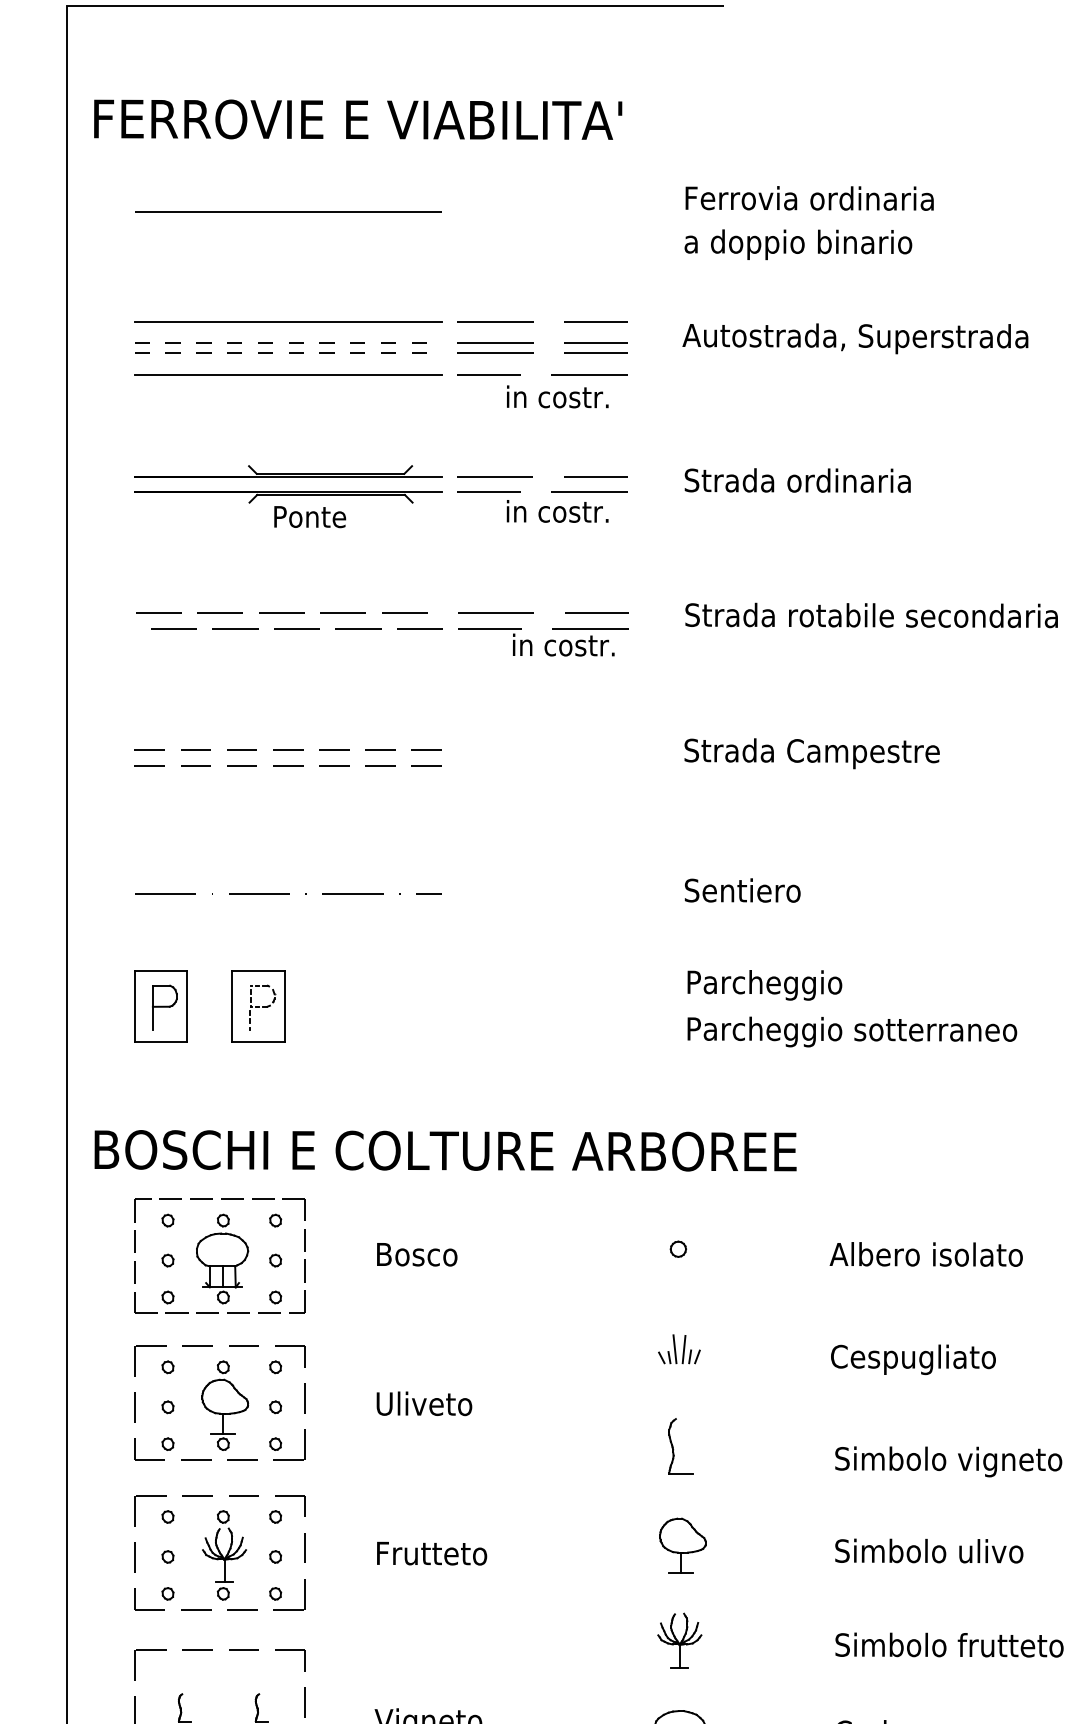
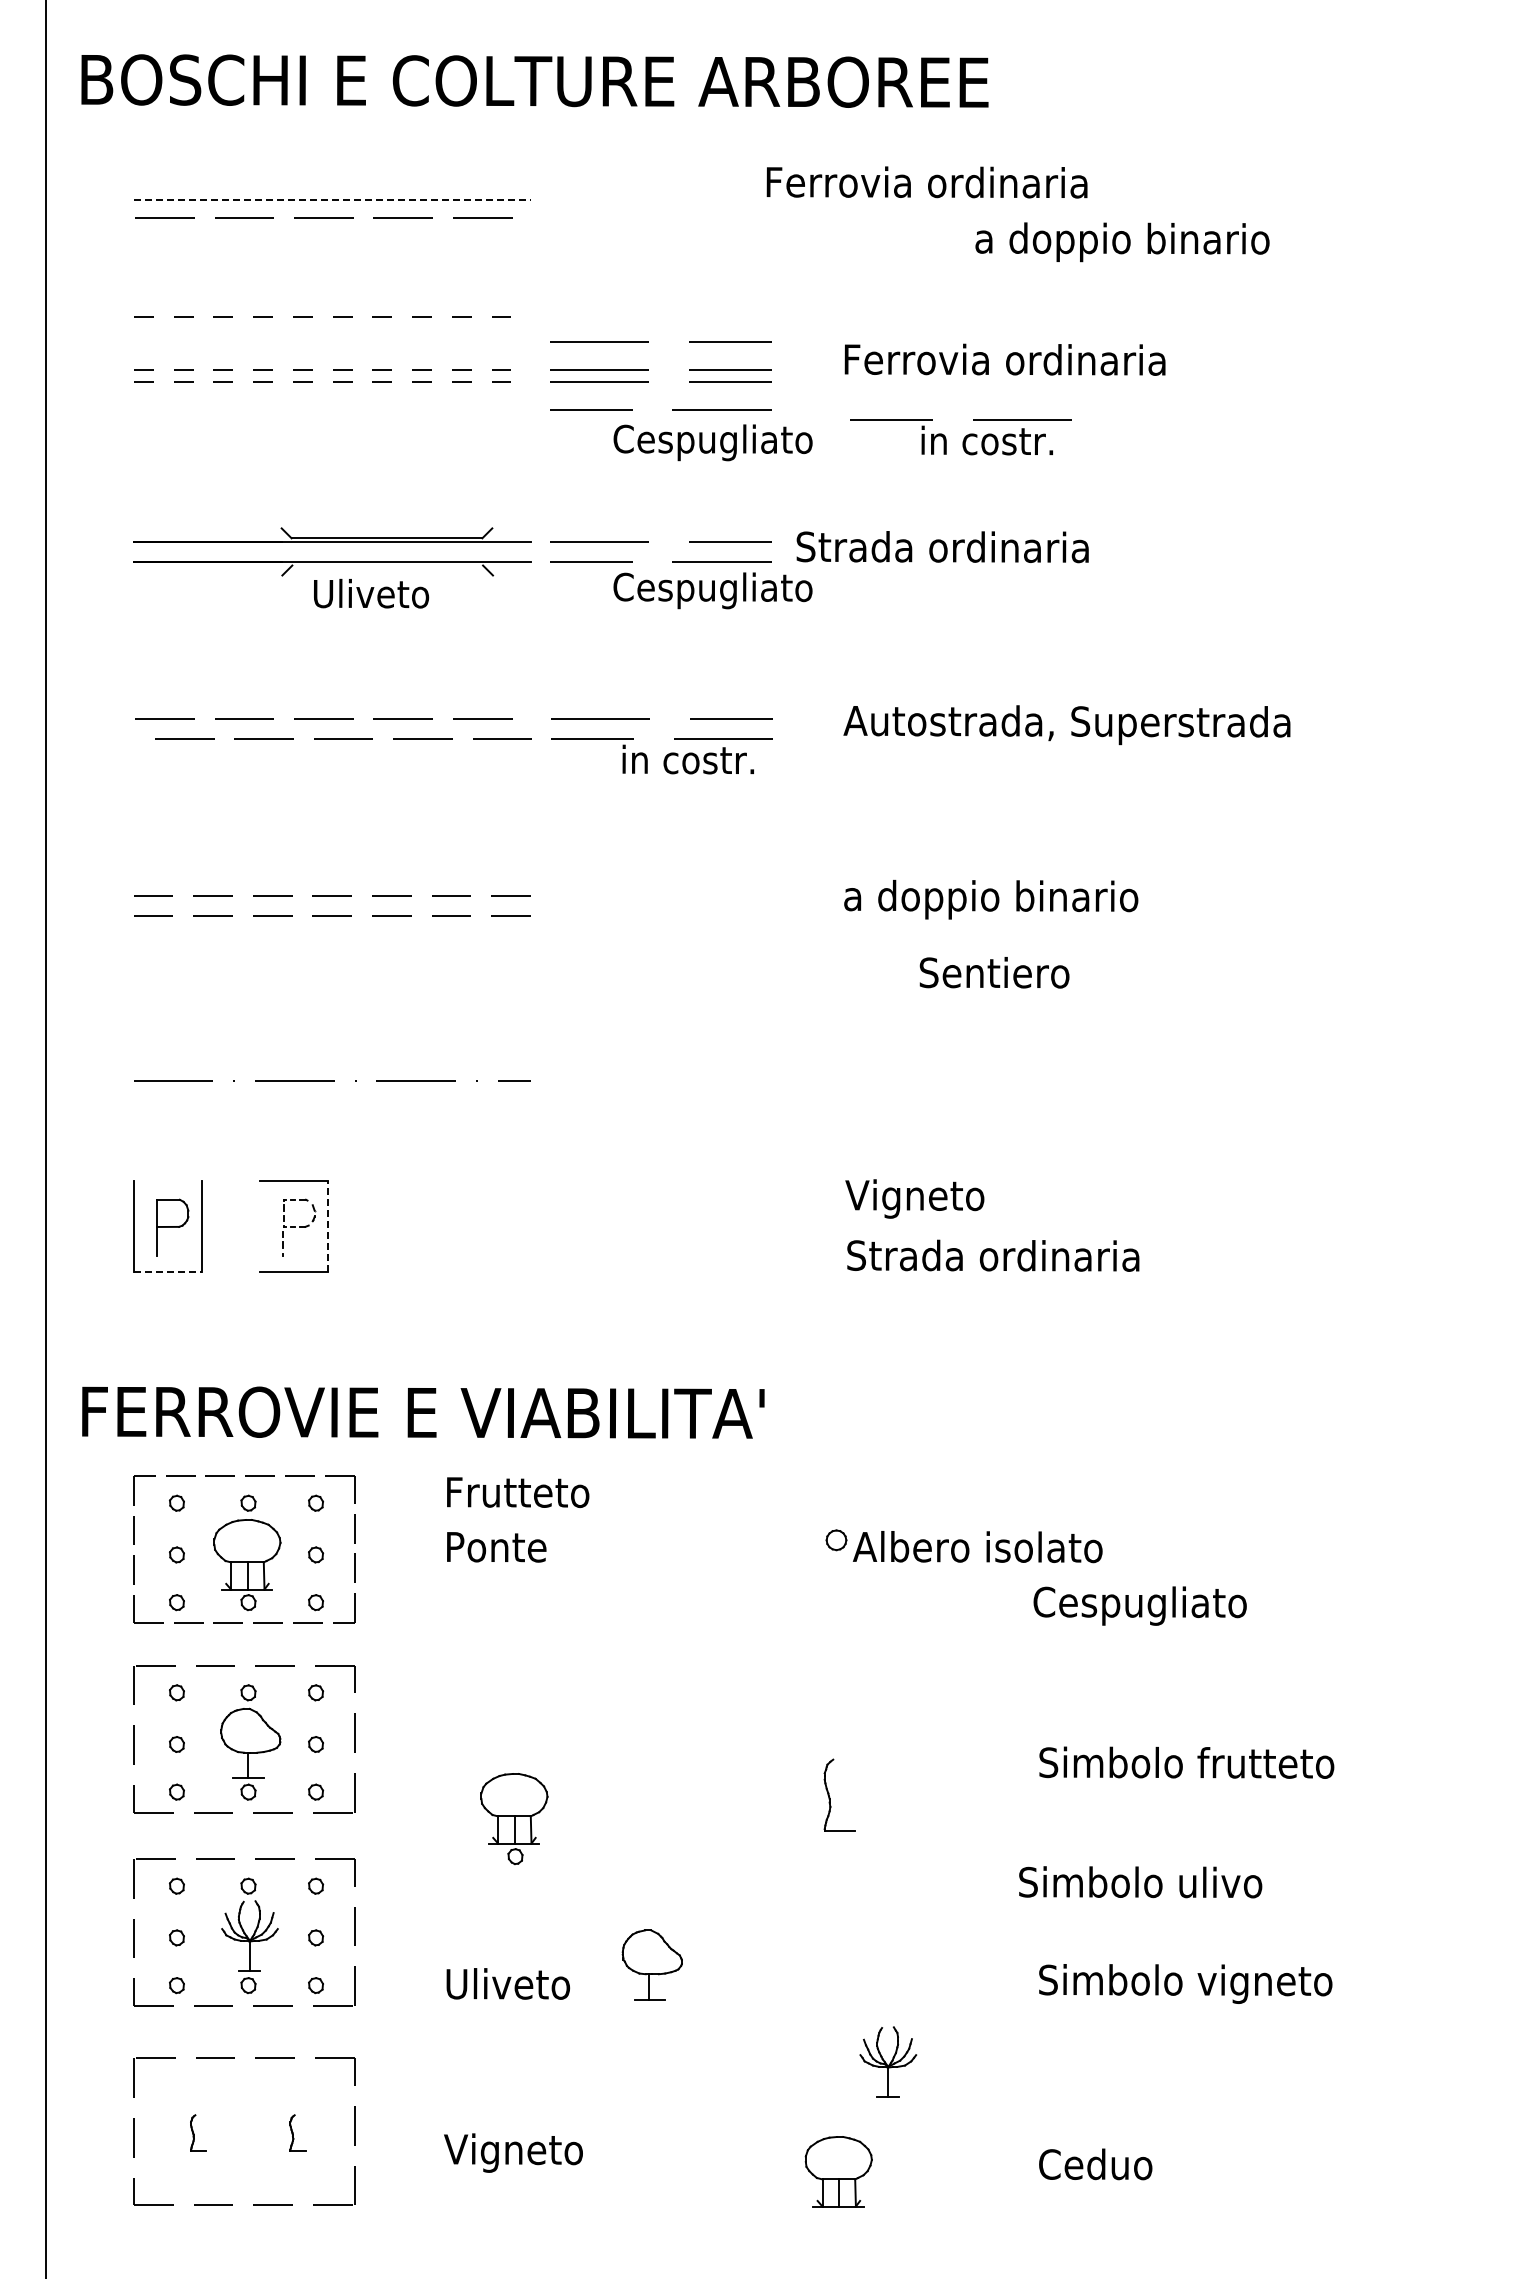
text: (447, 119) -> (537, 80), FERROVIE E VIABILITA' -> BOSCHI E COLTURE ARBOREE
text: (809, 198) -> (926, 182), moved
line: (288, 211) -> (332, 199), solid -> dashed
line: (281, 225) -> (323, 217), added
text: (798, 244) -> (1122, 242), moved
line: (272, 302) -> (312, 316), added
line: (288, 321) -> (332, 341), removed
text: (854, 338) -> (1064, 363), Autostrada, Superstrada -> Ferrovia ordinaria
line: (288, 374) -> (332, 410), removed
part: (774, 395) -> (960, 437), added
text: (582, 399) -> (712, 442), in costr. -> Cespugliato
text: (797, 480) -> (942, 547), moved
line: (330, 494) -> (387, 565), removed
text: (582, 514) -> (712, 590), in costr. -> Cespugliato
text: (318, 516) -> (371, 593), Ponte -> Uliveto
text: (870, 618) -> (1084, 725), Strada rotabile secondaria -> Autostrada, Superstrada
text: (812, 753) -> (1009, 899), Strada Campestre -> a doppio binario
text: (742, 890) -> (994, 972), moved
line: (160, 970) -> (167, 1180), removed
text: (763, 985) -> (946, 1199), Parcheggio -> Vigneto
line: (232, 1006) -> (260, 1226), removed
line: (284, 1006) -> (327, 1226), solid -> dashed
text: (851, 1031) -> (1060, 1259), Parcheggio sotterraneo -> Strada ordinaria
line: (160, 1042) -> (167, 1272), solid -> dashed
text: (447, 1150) -> (538, 1412), BOSCHI E COLTURE ARBOREE -> FERROVIE E VIABILITA'
text: (418, 1254) -> (500, 1547), Bosco -> Ponte
text: (926, 1254) -> (977, 1547), moved
part: (679, 1349) -> (837, 1669), removed
text: (912, 1359) -> (1139, 1605), moved
text: (424, 1403) -> (508, 1983), moved
text: (948, 1461) -> (1185, 1983), moved
part: (429, 1465) -> (514, 1819), added
part: (682, 1545) -> (651, 1964), moved
text: (929, 1551) -> (1140, 1882), moved
text: (432, 1553) -> (518, 1492), moved
part: (679, 1640) -> (888, 2061), moved
text: (949, 1644) -> (1186, 1762), moved

